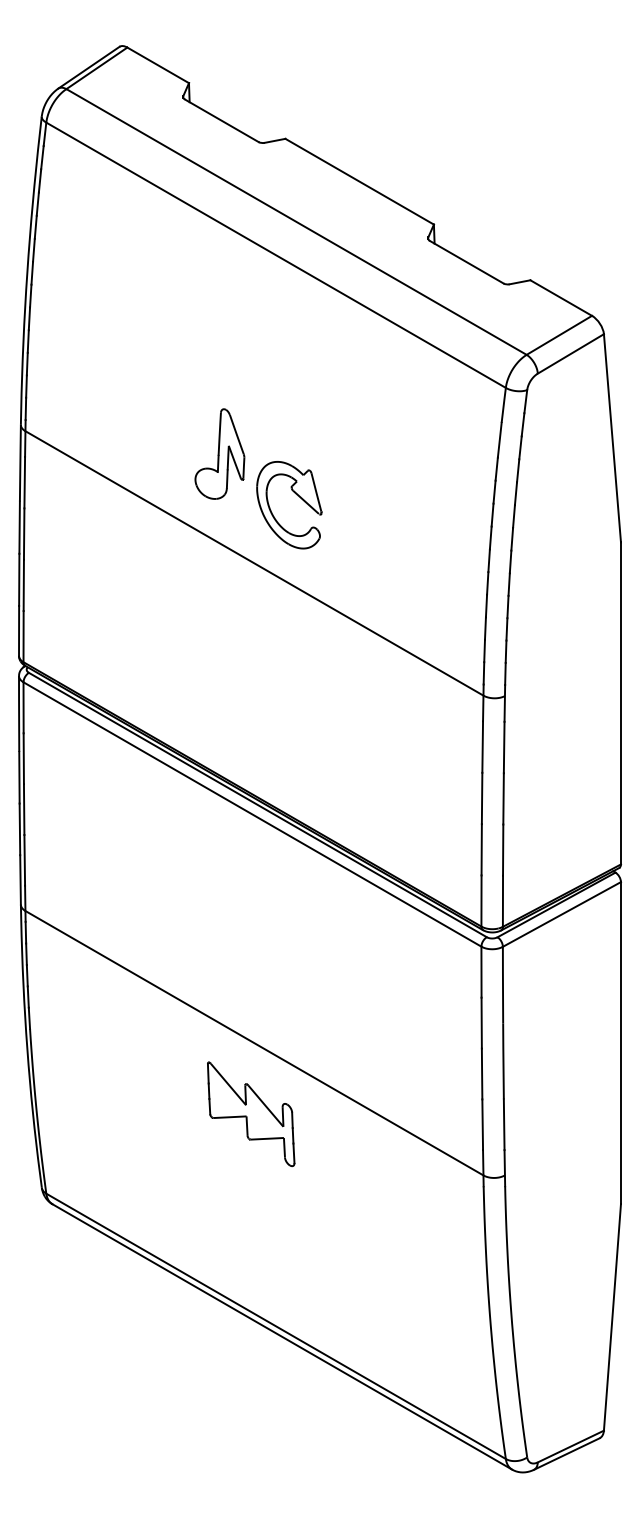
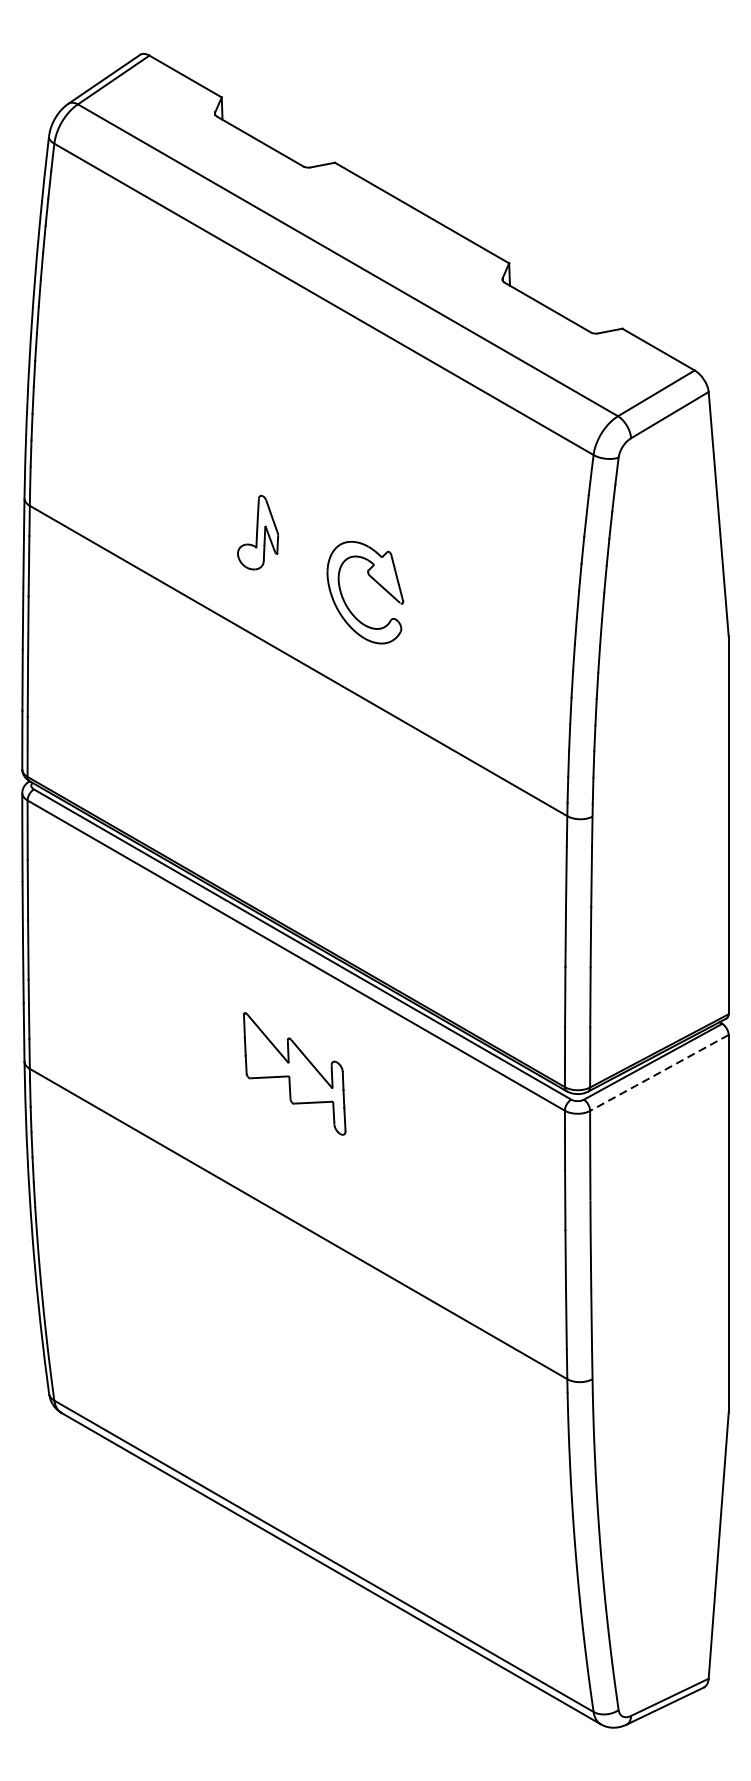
part: (219, 453) -> (257, 531), size x0.7
part: (296, 495) -> (373, 581), moved
line: (561, 914) -> (658, 1072), solid -> dashed
part: (251, 1114) -> (295, 1074), moved

